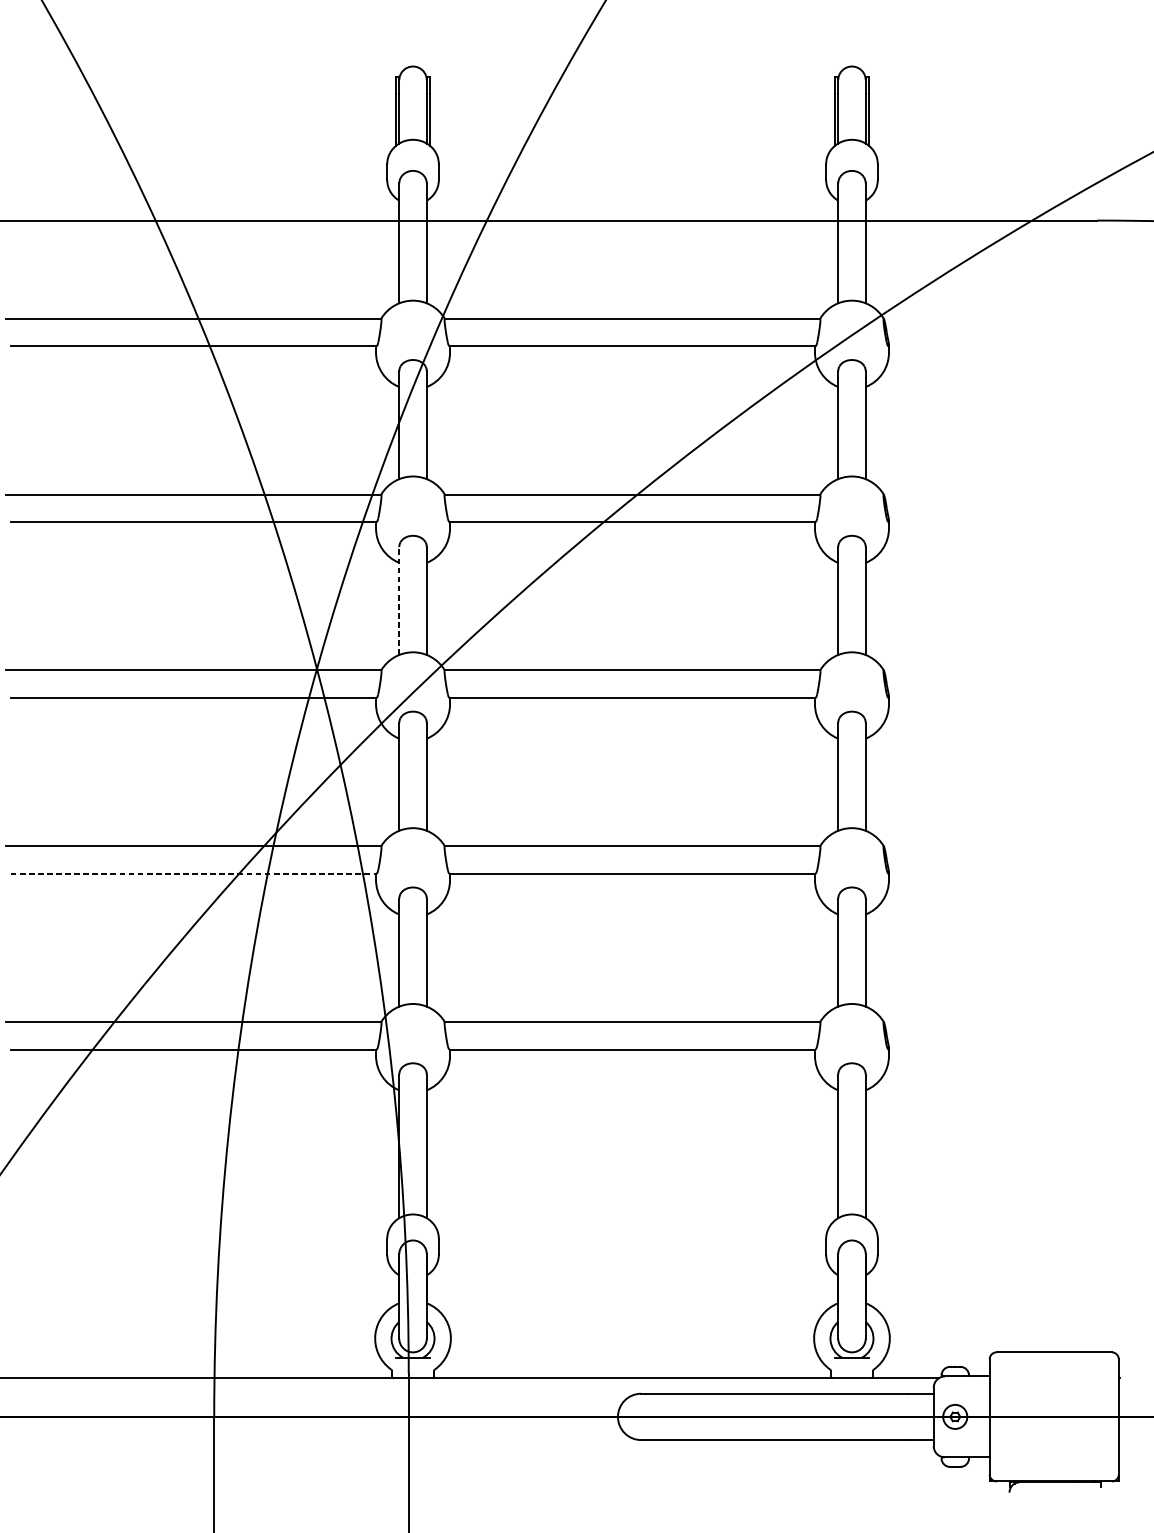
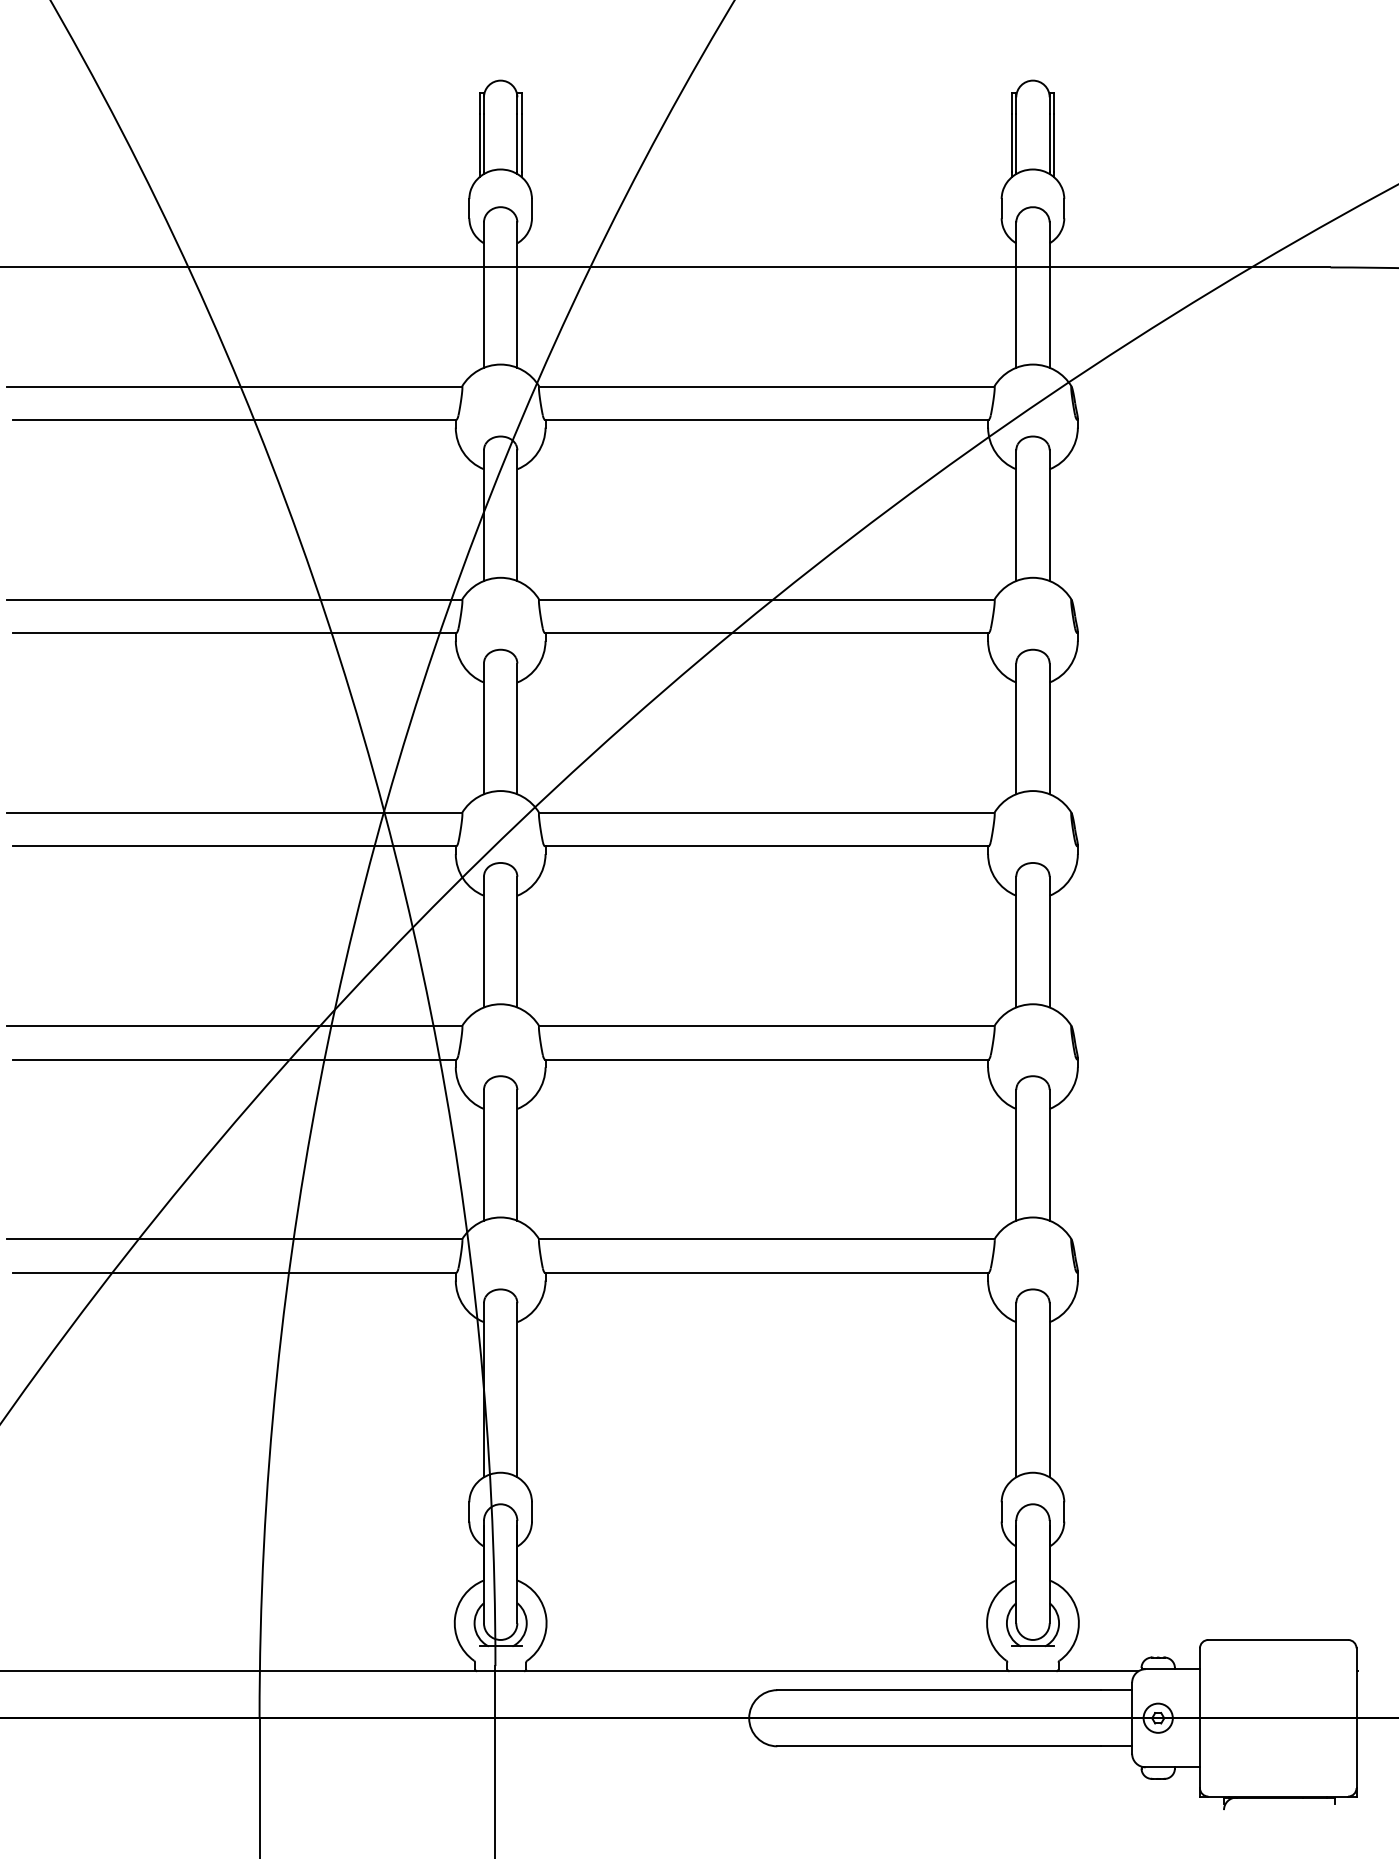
line: (398, 600) -> (483, 728), dashed -> solid
line: (193, 873) -> (234, 1059), dashed -> solid

